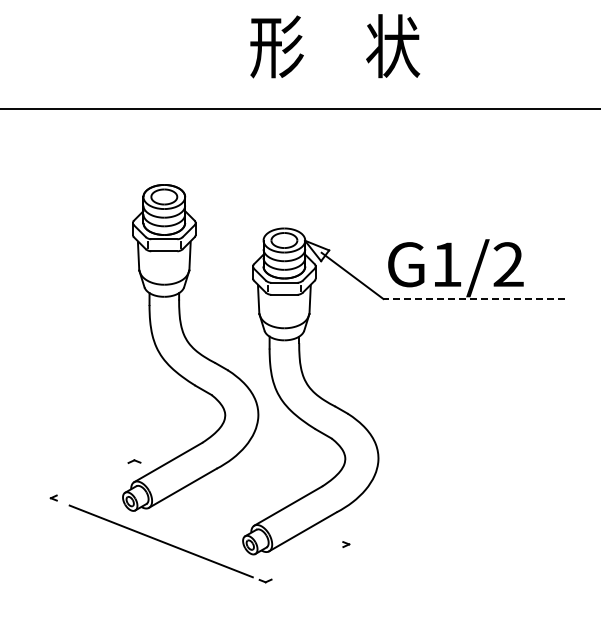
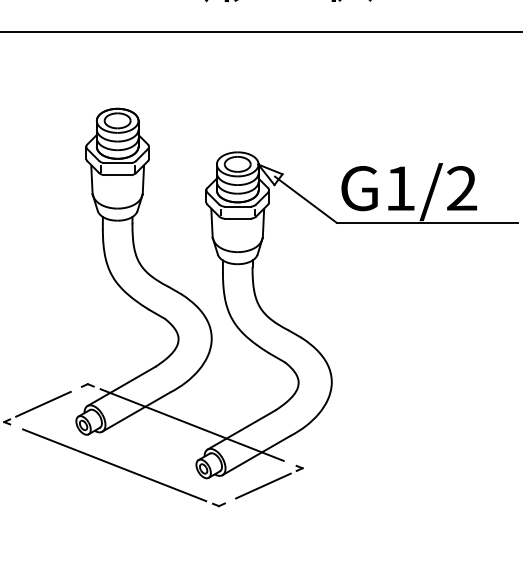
line: (474, 299) -> (427, 223), dashed -> solid
line: (89, 480) -> (42, 404), added
line: (238, 501) -> (191, 425), added
line: (309, 562) -> (262, 486), added

